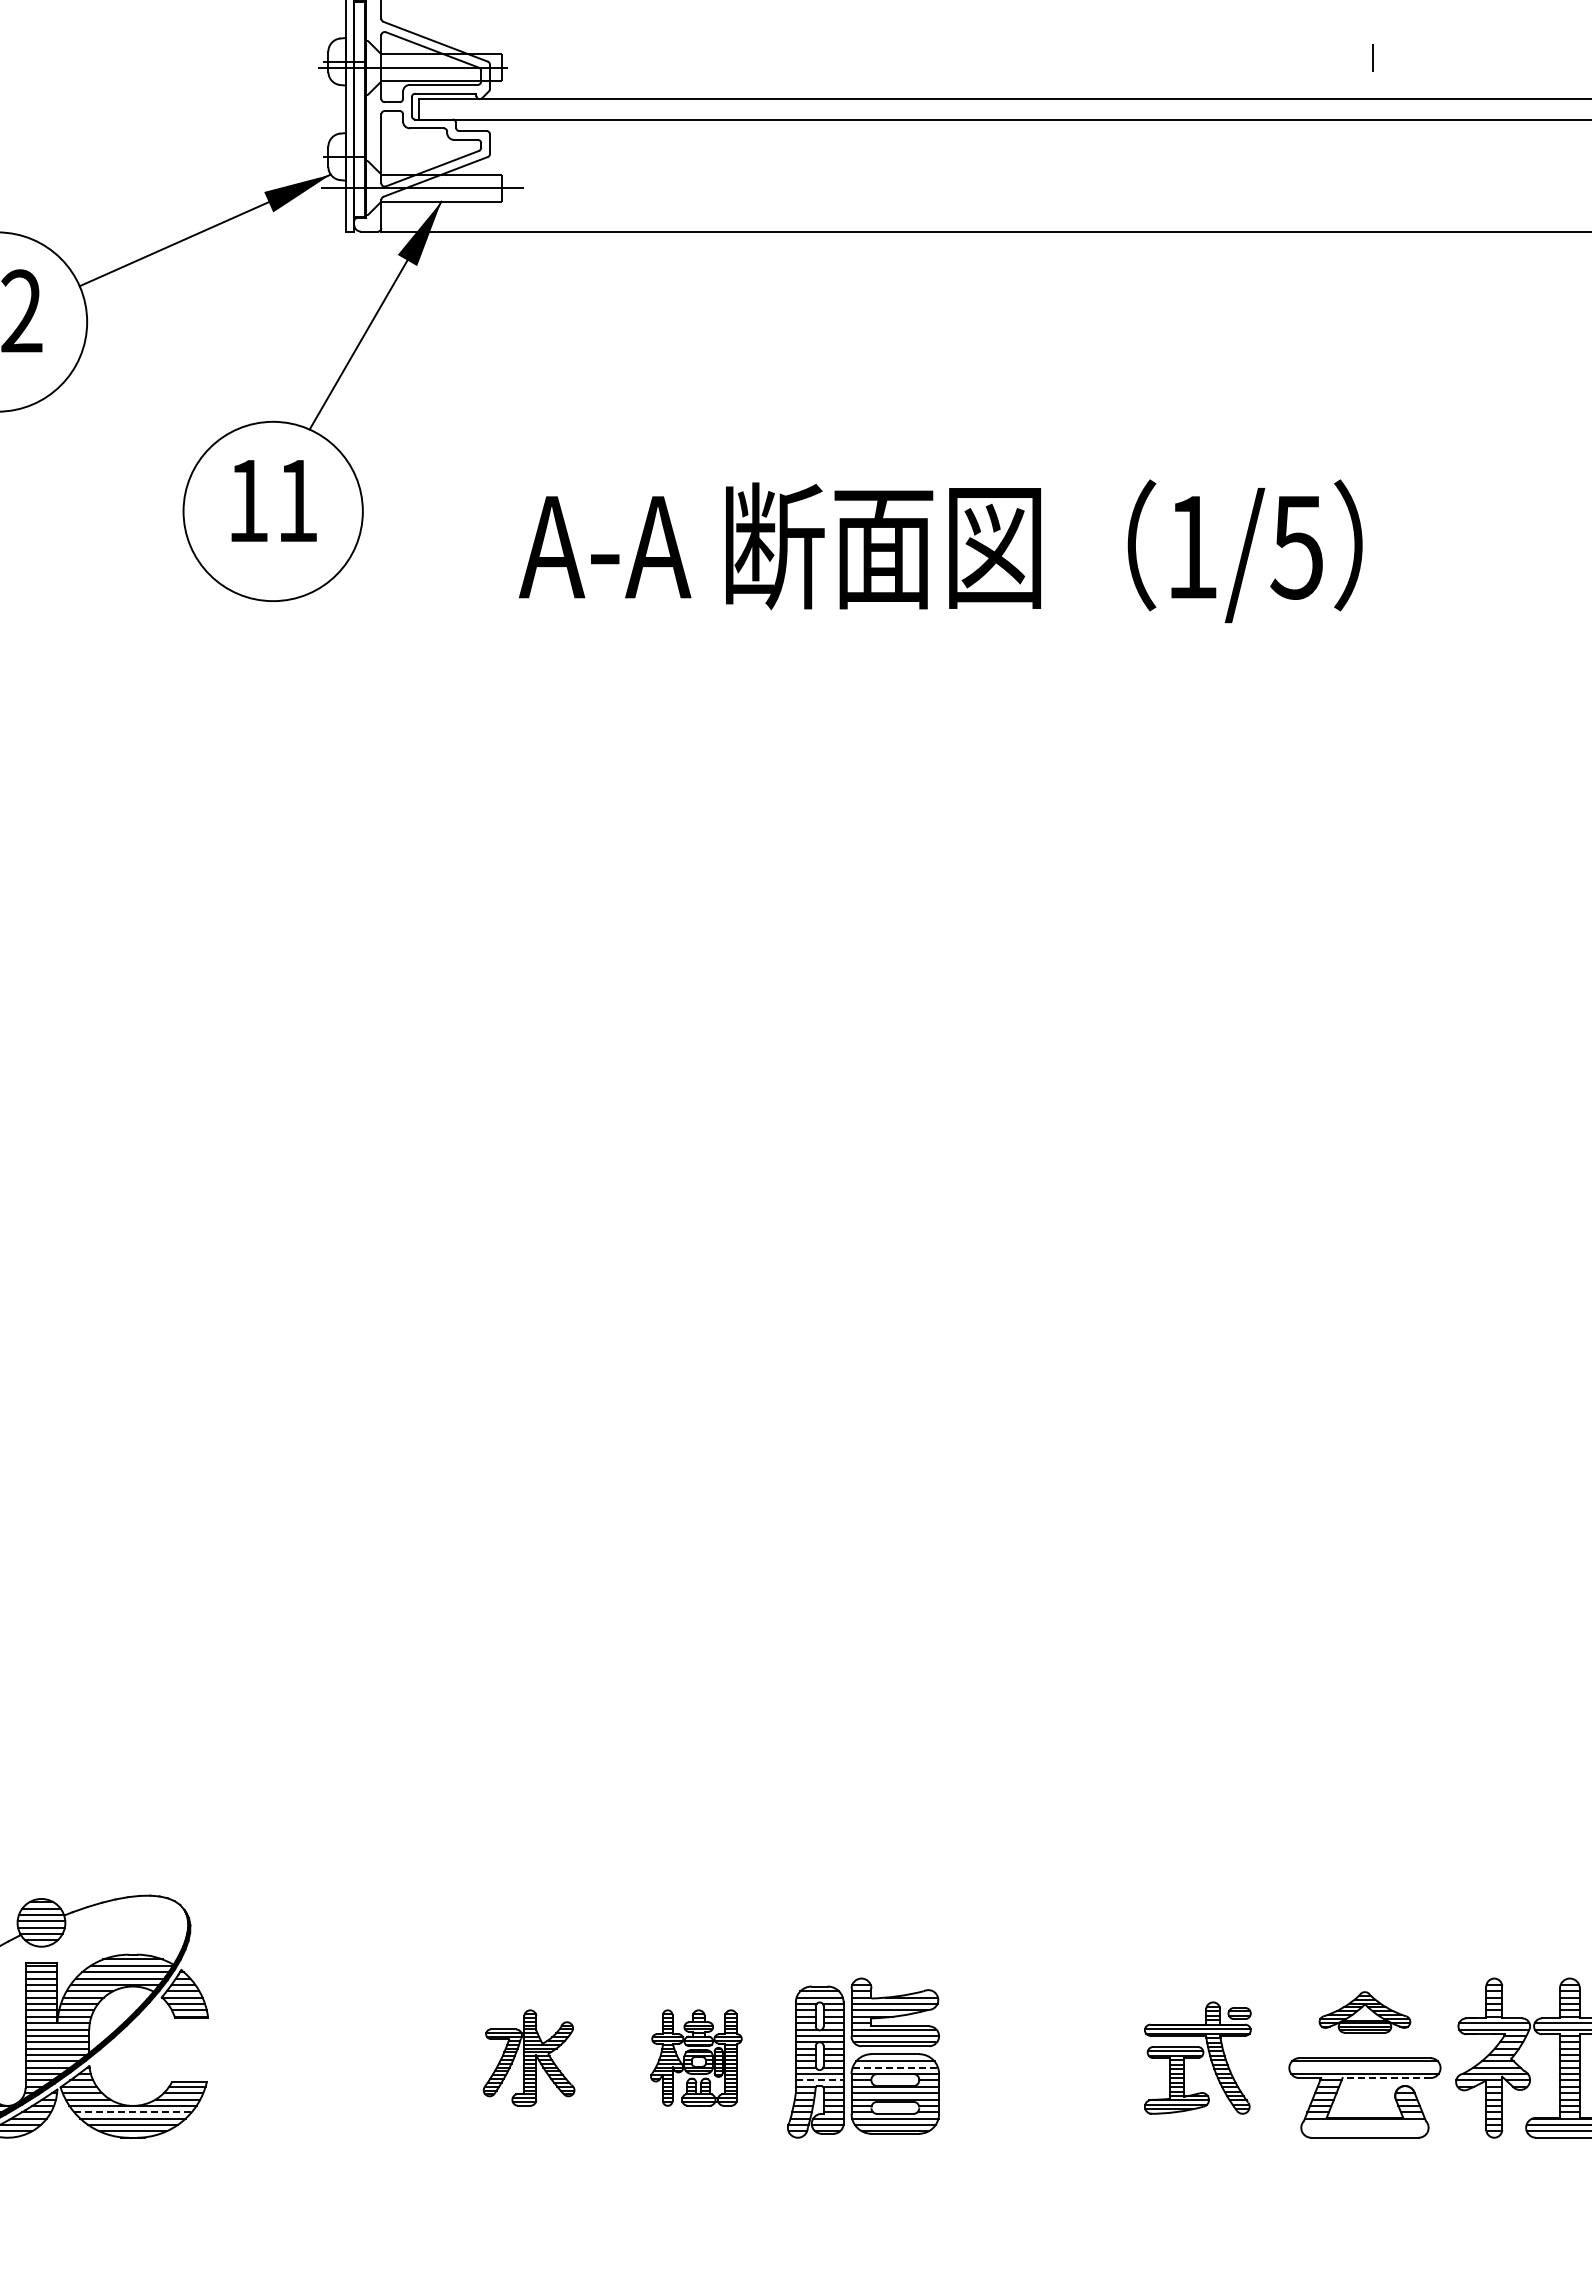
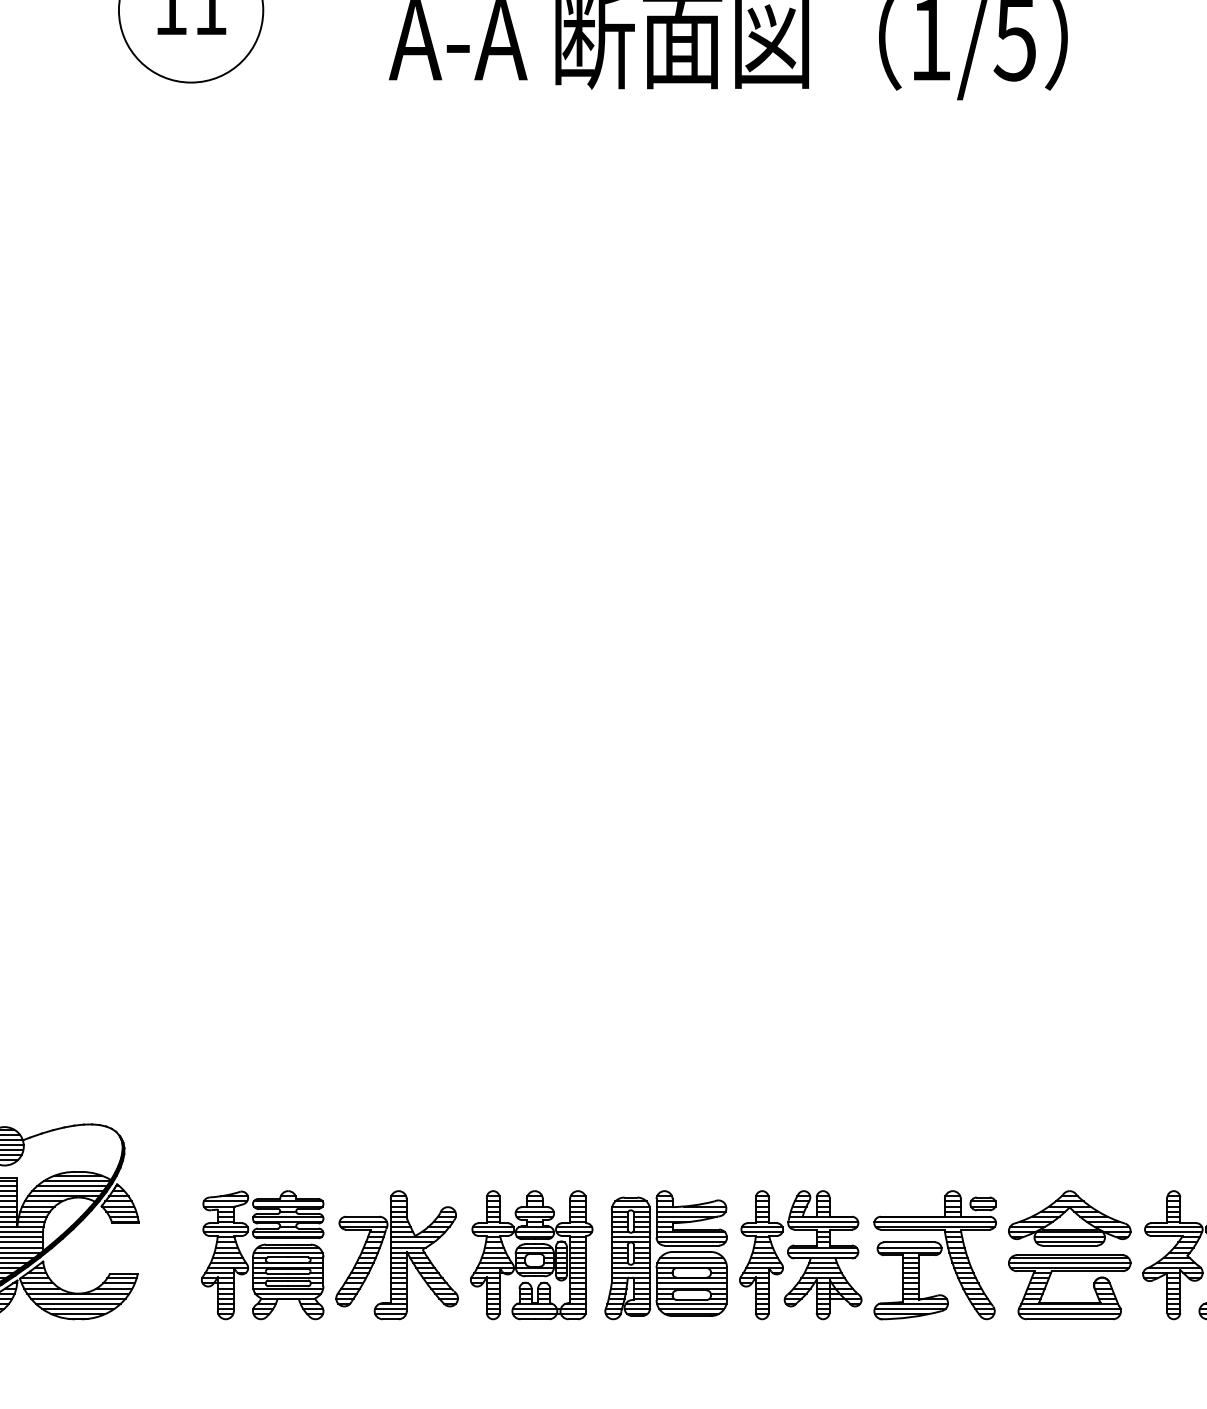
part: (1364, 2012) -> (1069, 1218), size x1.67
part: (361, 2057) -> (262, 1254), added
part: (528, 2057) -> (396, 1254), size x1.67
part: (696, 2057) -> (531, 1254), size x1.67
part: (1030, 2057) -> (800, 1254), added
part: (1197, 2057) -> (934, 1254), size x1.43
line: (895, 2067) -> (691, 1262), dashed -> solid
line: (1364, 2067) -> (1069, 1262), added
line: (1386, 2078) -> (1087, 1271), dashed -> solid
line: (819, 2080) -> (630, 1273), dashed -> solid
line: (133, 2112) -> (78, 1298), dashed -> solid
line: (1364, 2125) -> (1069, 1309), added
line: (1364, 2131) -> (1069, 1314), added

